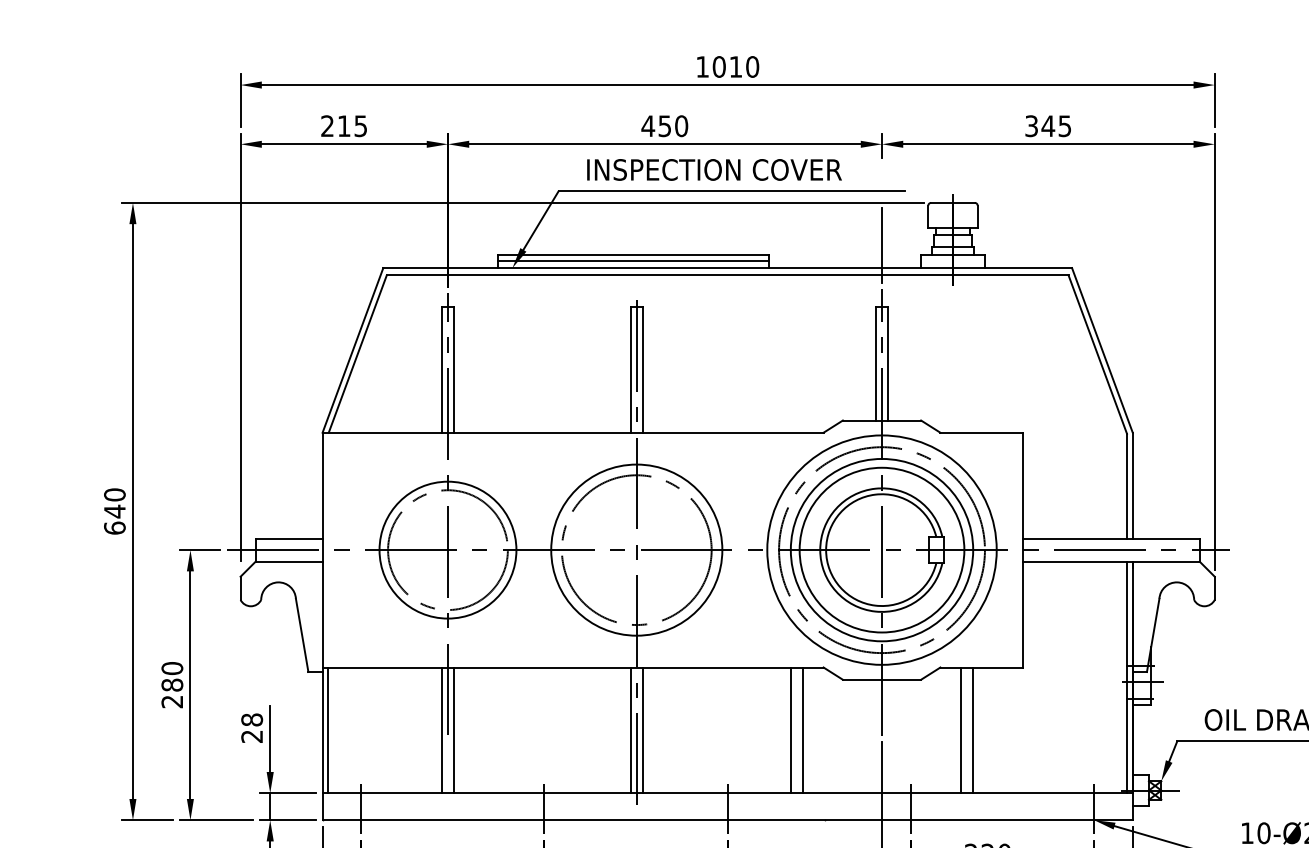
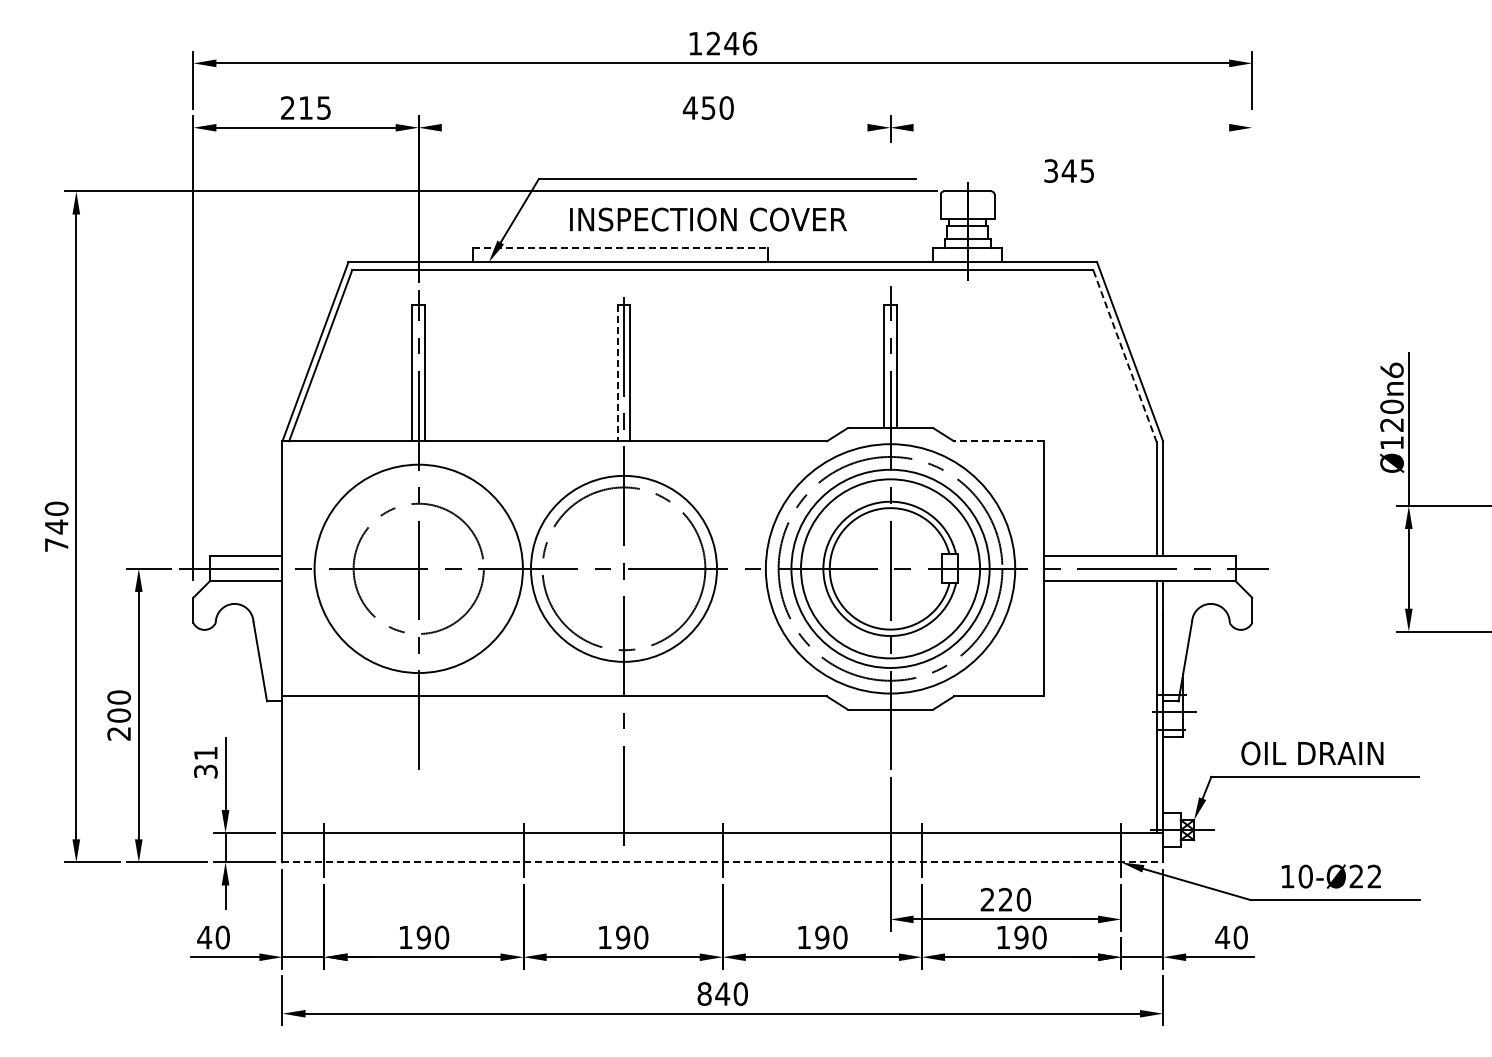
text: (735, 66) -> (731, 43), 1010 -> 1246
text: (664, 125) -> (708, 107), moved
text: (1047, 125) -> (1068, 170), moved
line: (664, 144) -> (654, 127), removed
line: (1048, 144) -> (1071, 127), removed
text: (714, 169) -> (708, 219), moved
line: (881, 245) -> (890, 237), removed
line: (633, 254) -> (620, 247), solid -> dashed
line: (632, 260) -> (619, 254), removed
line: (1215, 352) -> (1252, 353), removed
line: (1098, 354) -> (1125, 356), solid -> dashed
line: (630, 370) -> (617, 373), solid -> dashed
line: (981, 432) -> (998, 441), solid -> dashed
text: (114, 527) -> (56, 544), 640 -> 740
circle: (447, 549) -> (418, 568), size x1.4
text: (171, 685) -> (118, 715), 280 -> 200
text: (251, 728) -> (205, 762), 28 -> 31
line: (328, 730) -> (288, 764), removed
line: (442, 730) -> (412, 764), removed
line: (454, 730) -> (425, 764), removed
line: (630, 730) -> (617, 764), removed
line: (642, 730) -> (630, 764), removed
line: (790, 730) -> (791, 764), removed
line: (802, 730) -> (804, 764), removed
line: (961, 730) -> (976, 764), removed
line: (973, 730) -> (989, 764), removed
line: (728, 820) -> (723, 862), solid -> dashed

